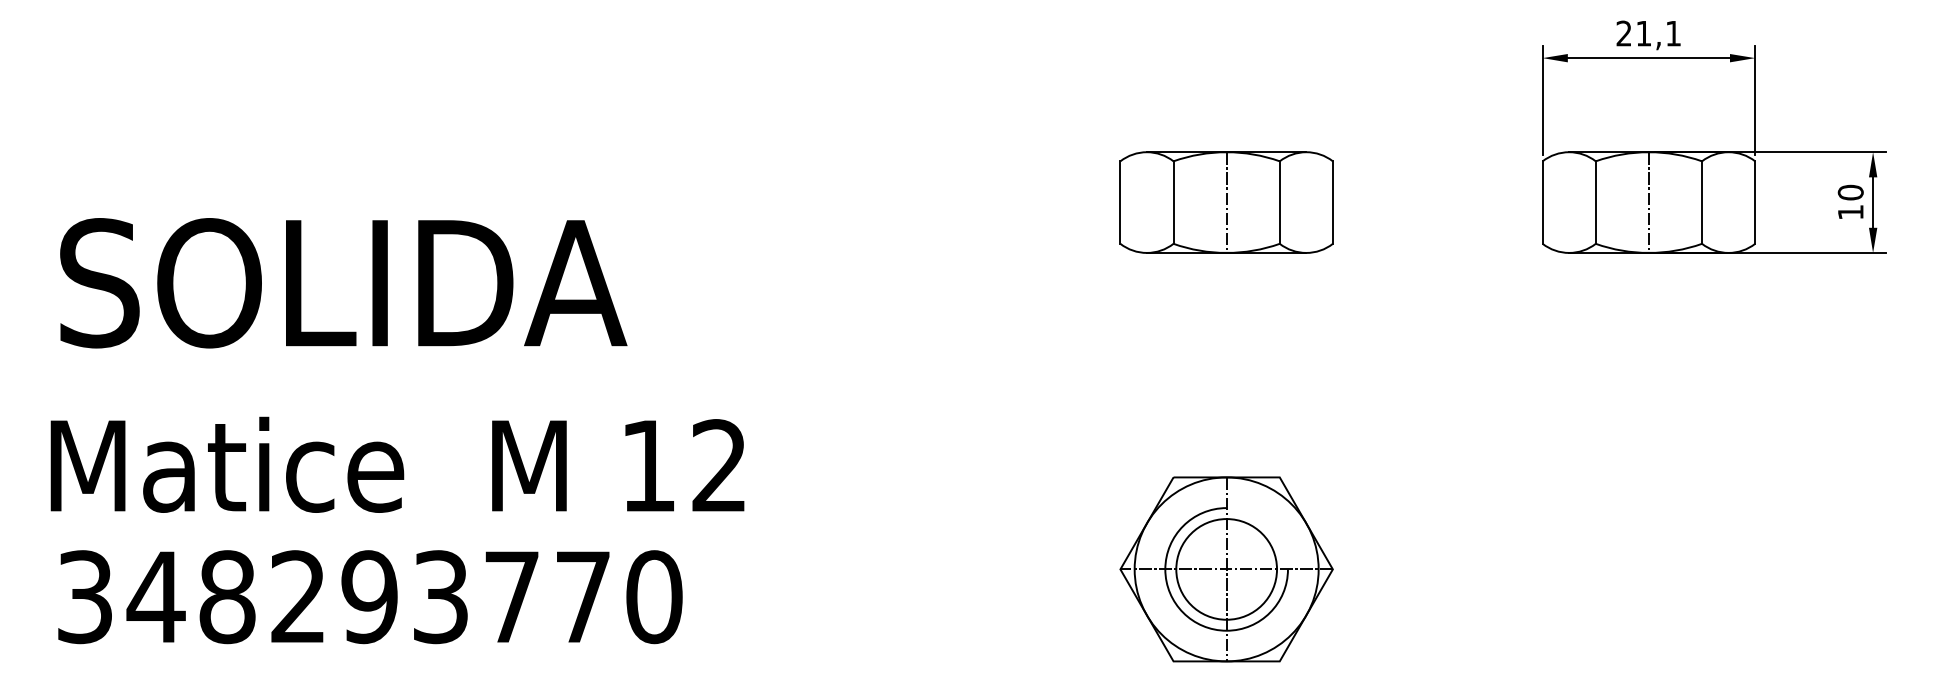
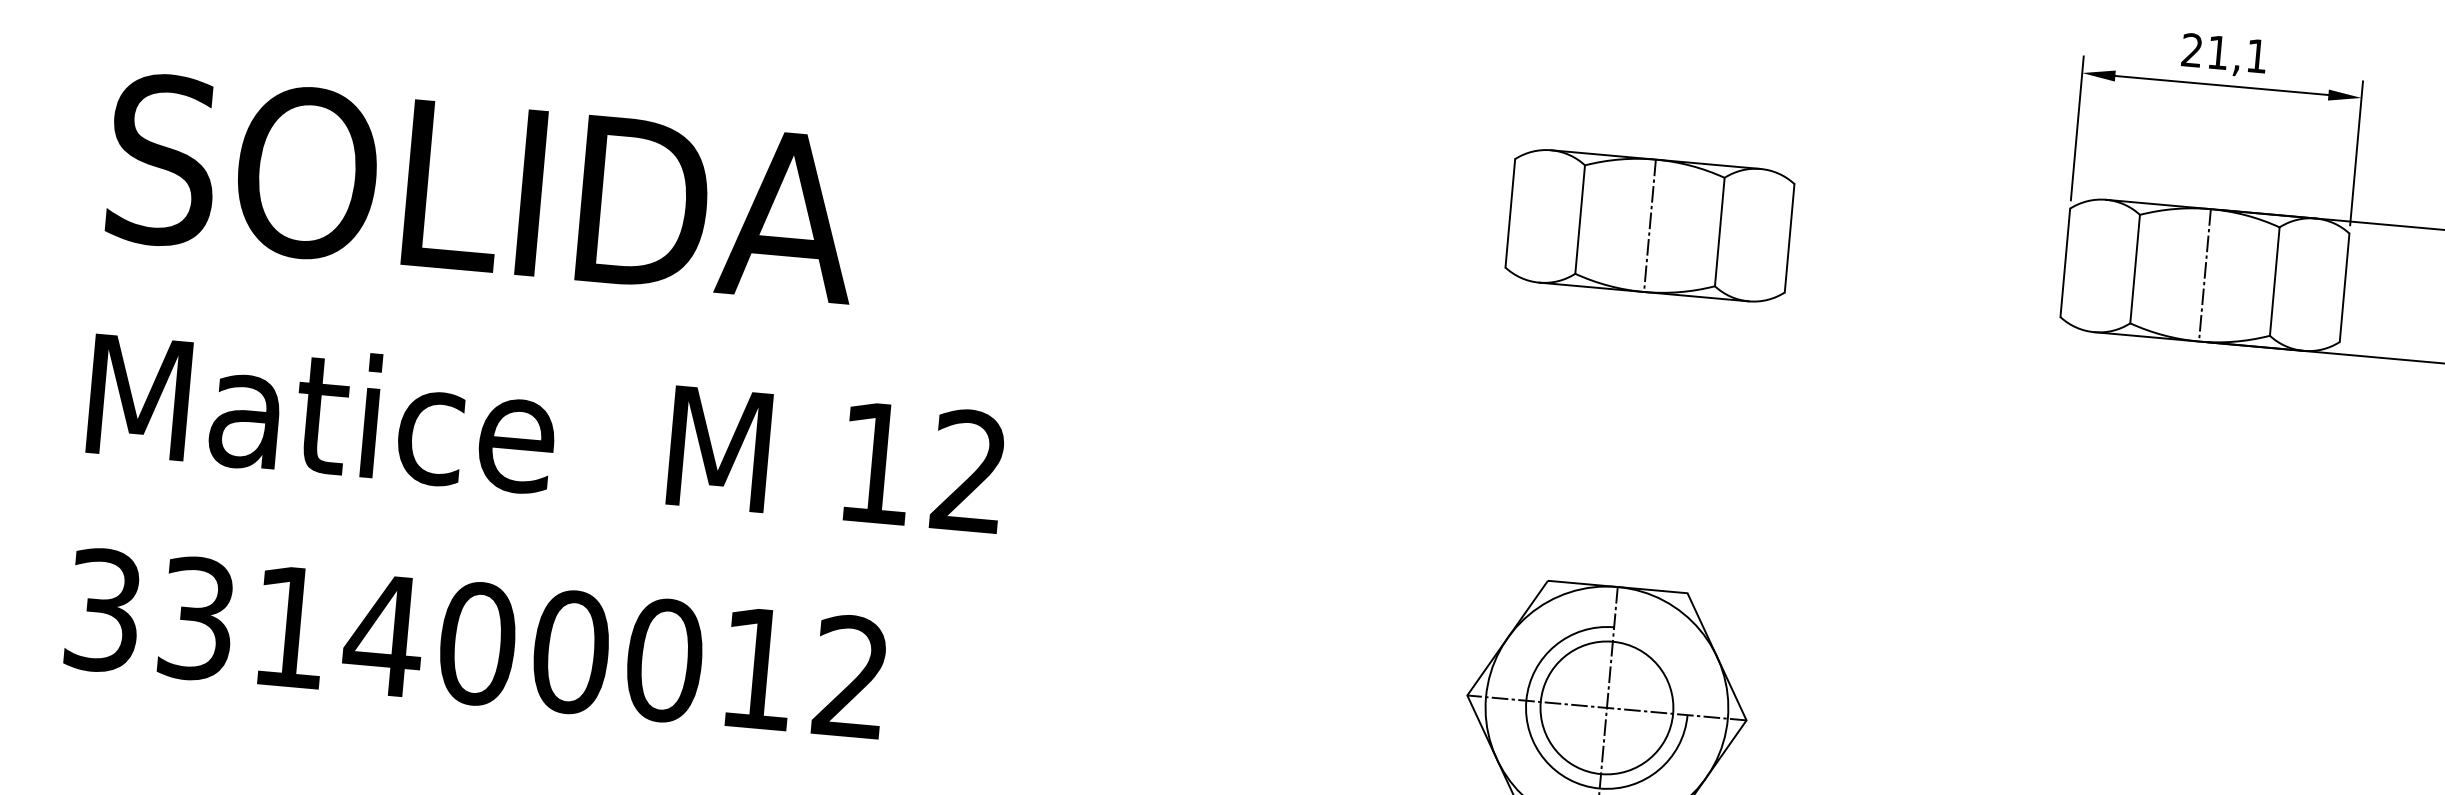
text: (343, 283) -> (483, 189), moved
text: (397, 464) -> (546, 431), moved
text: (404, 597) -> (523, 648), 348293770 -> 331400012

